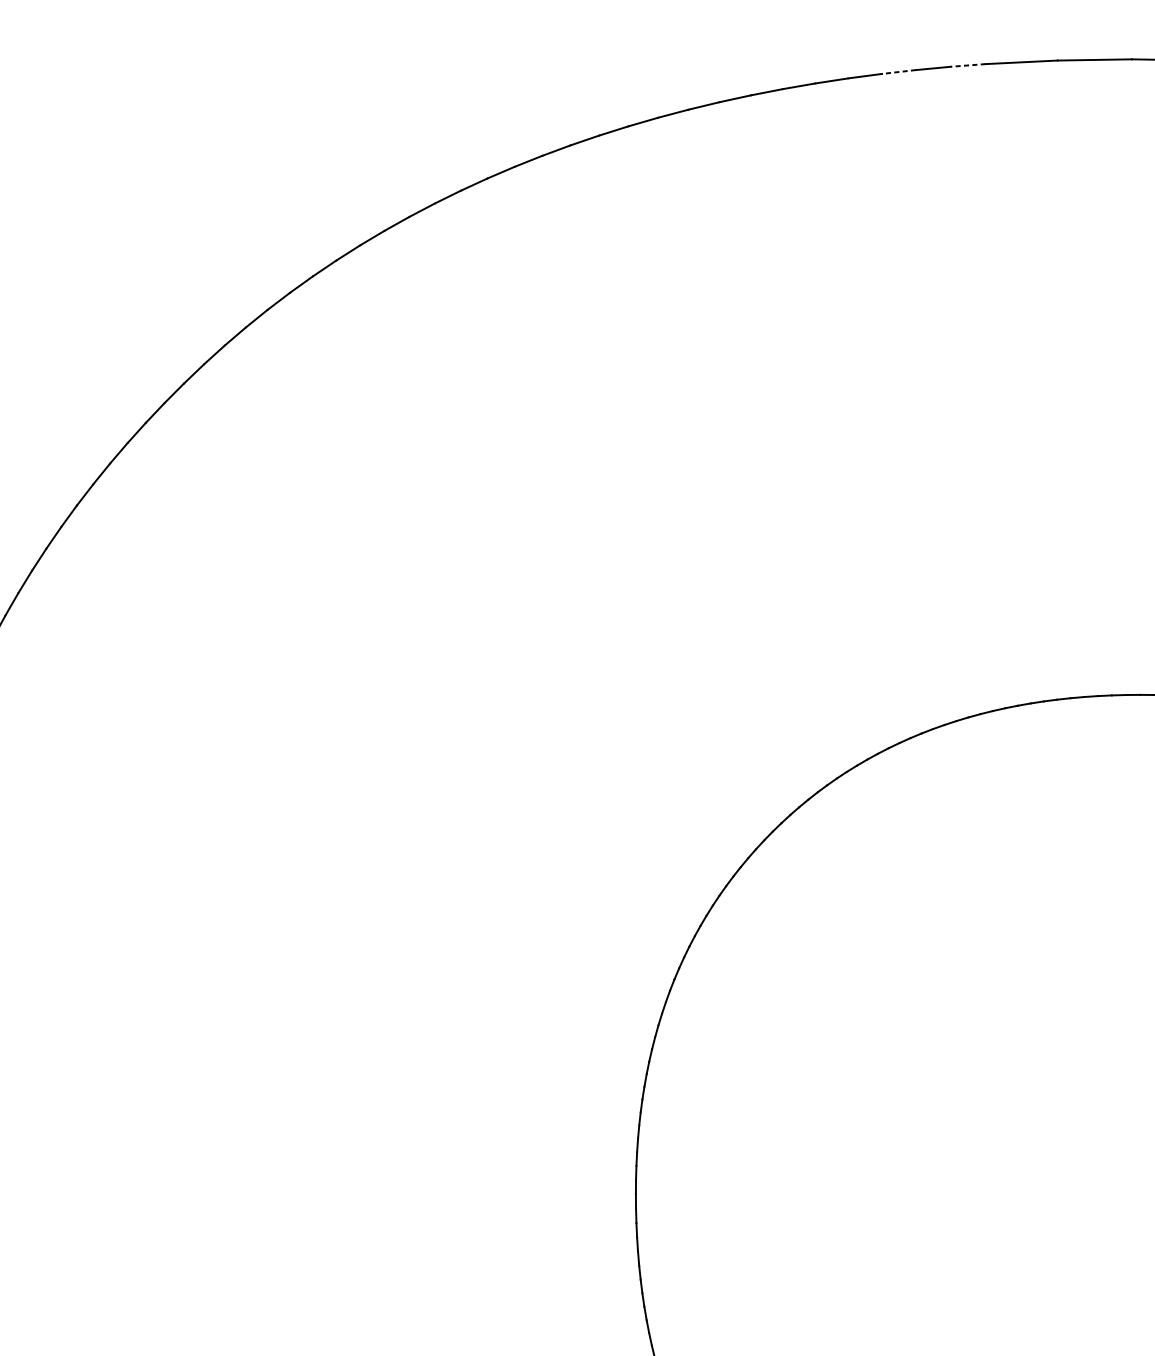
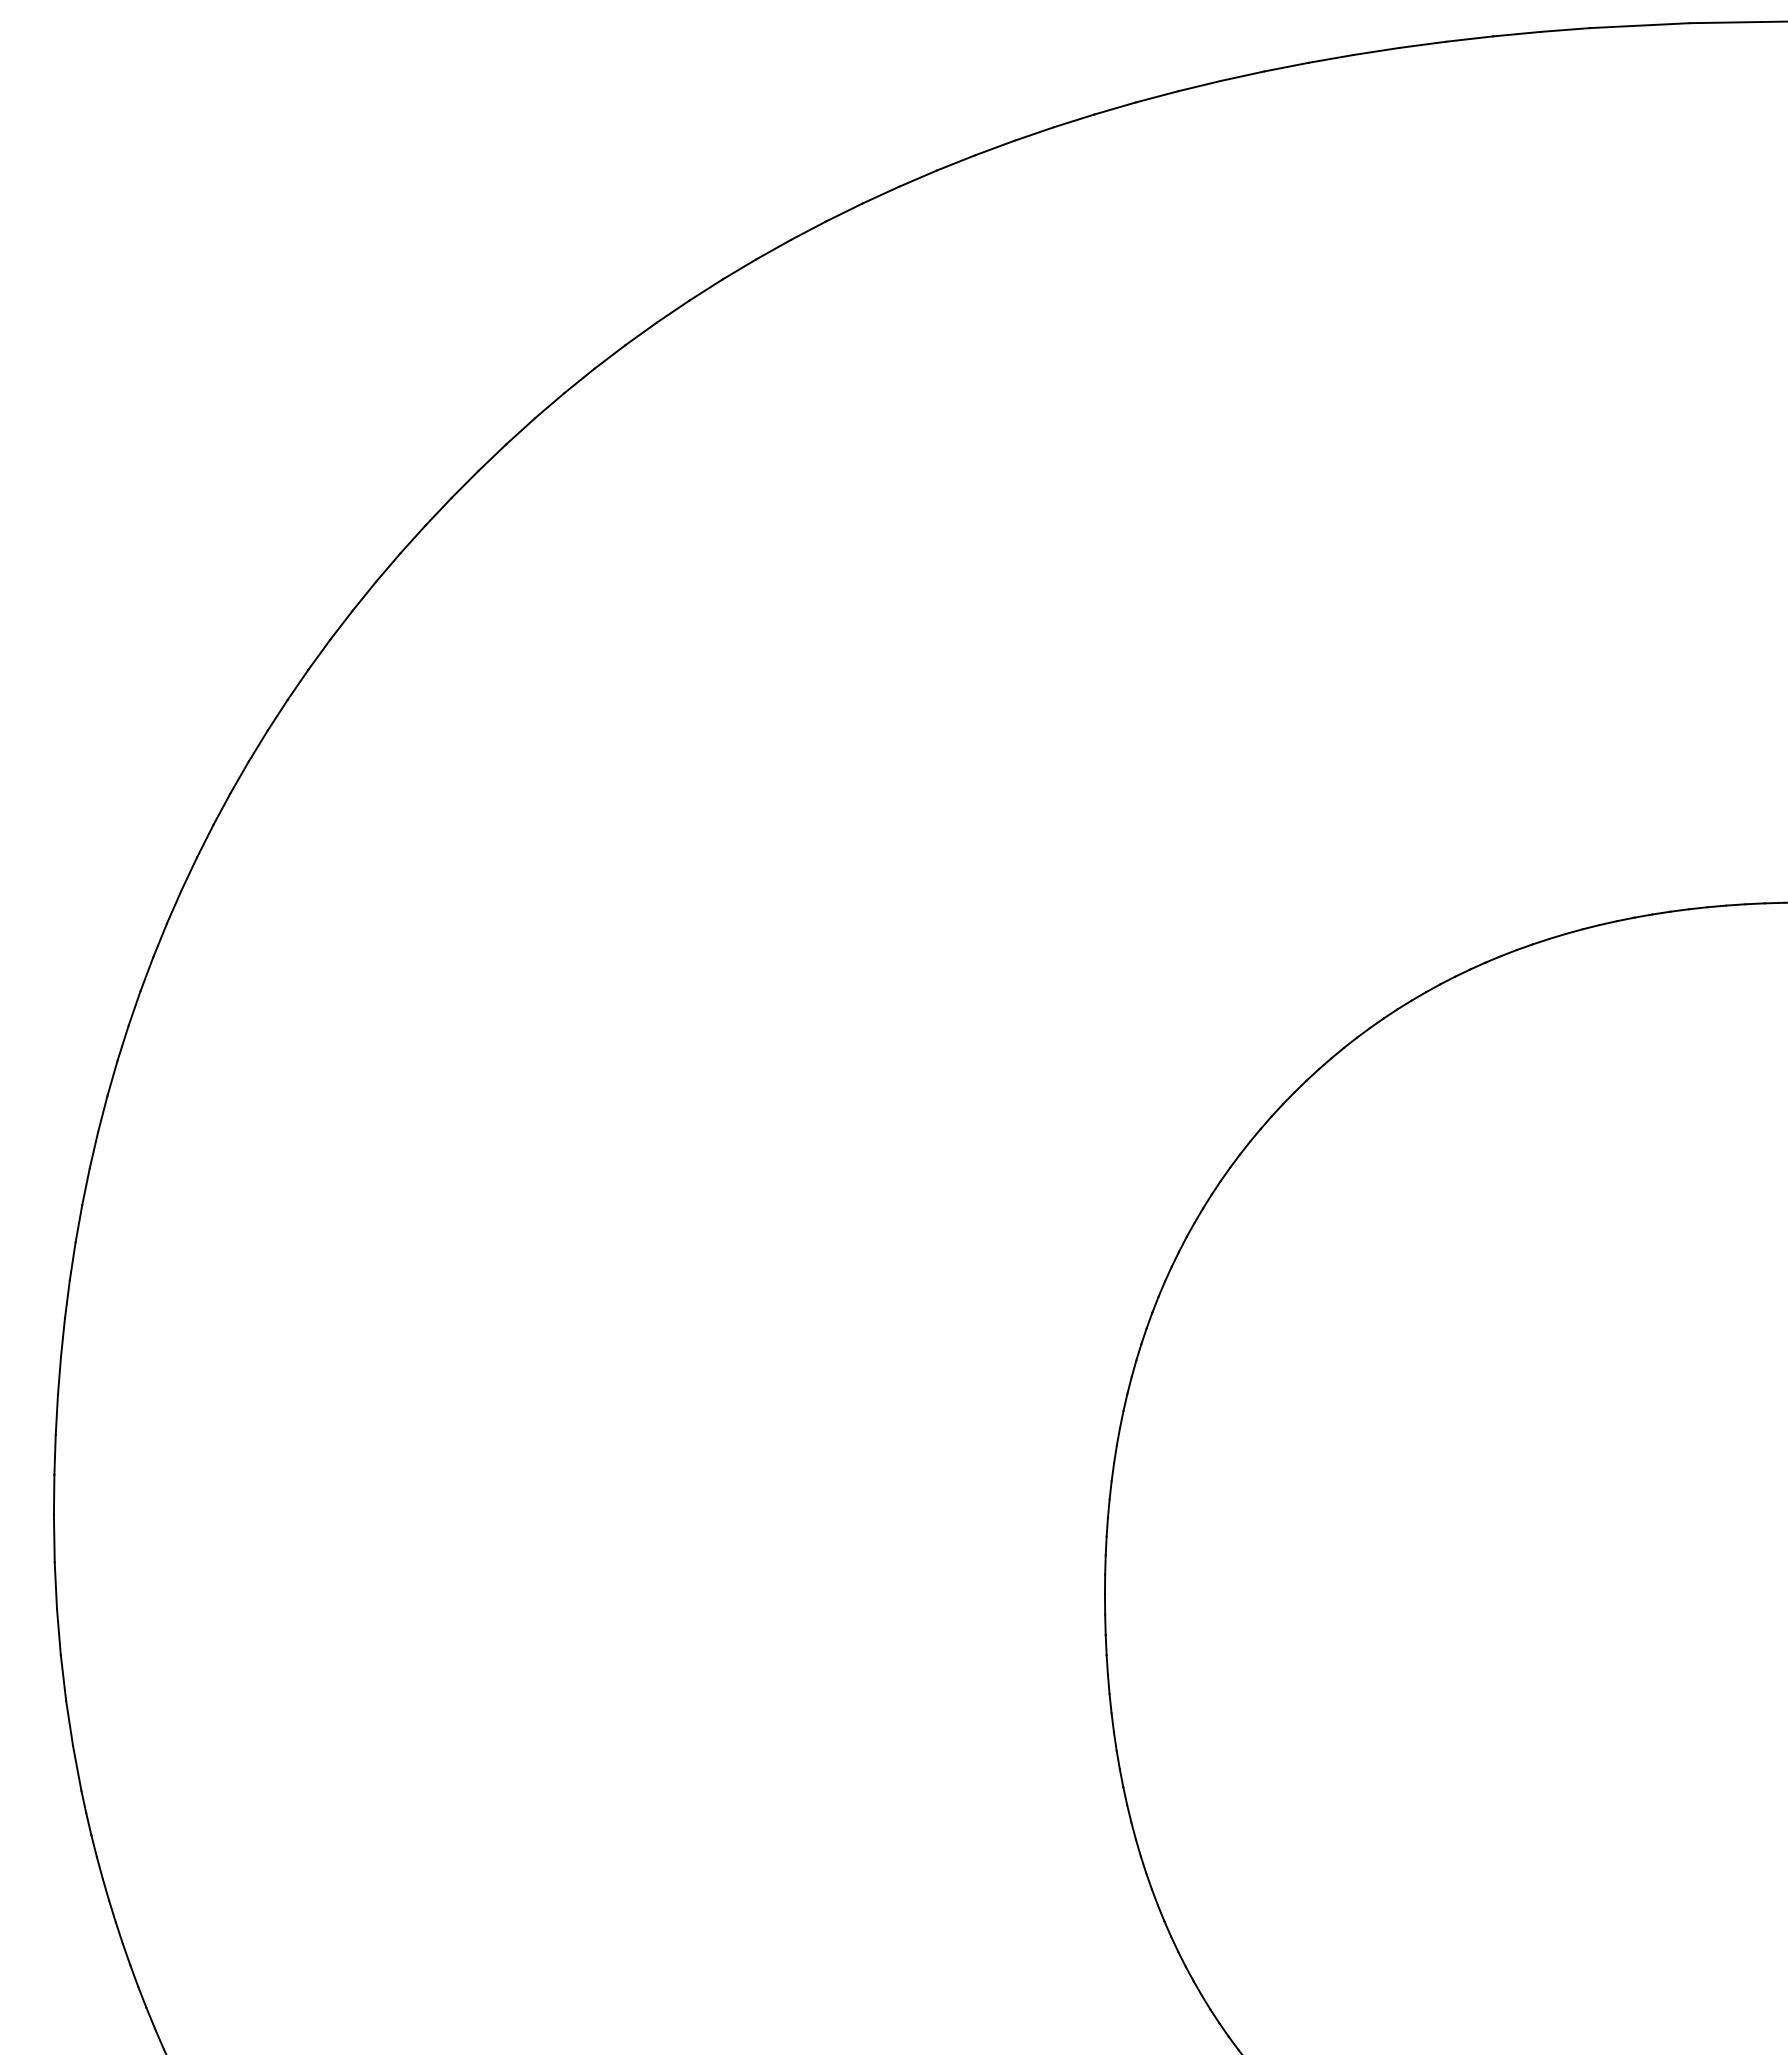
line: (968, 65) -> (1565, 30), dashed -> solid
line: (898, 72) -> (1469, 39), dashed -> solid

